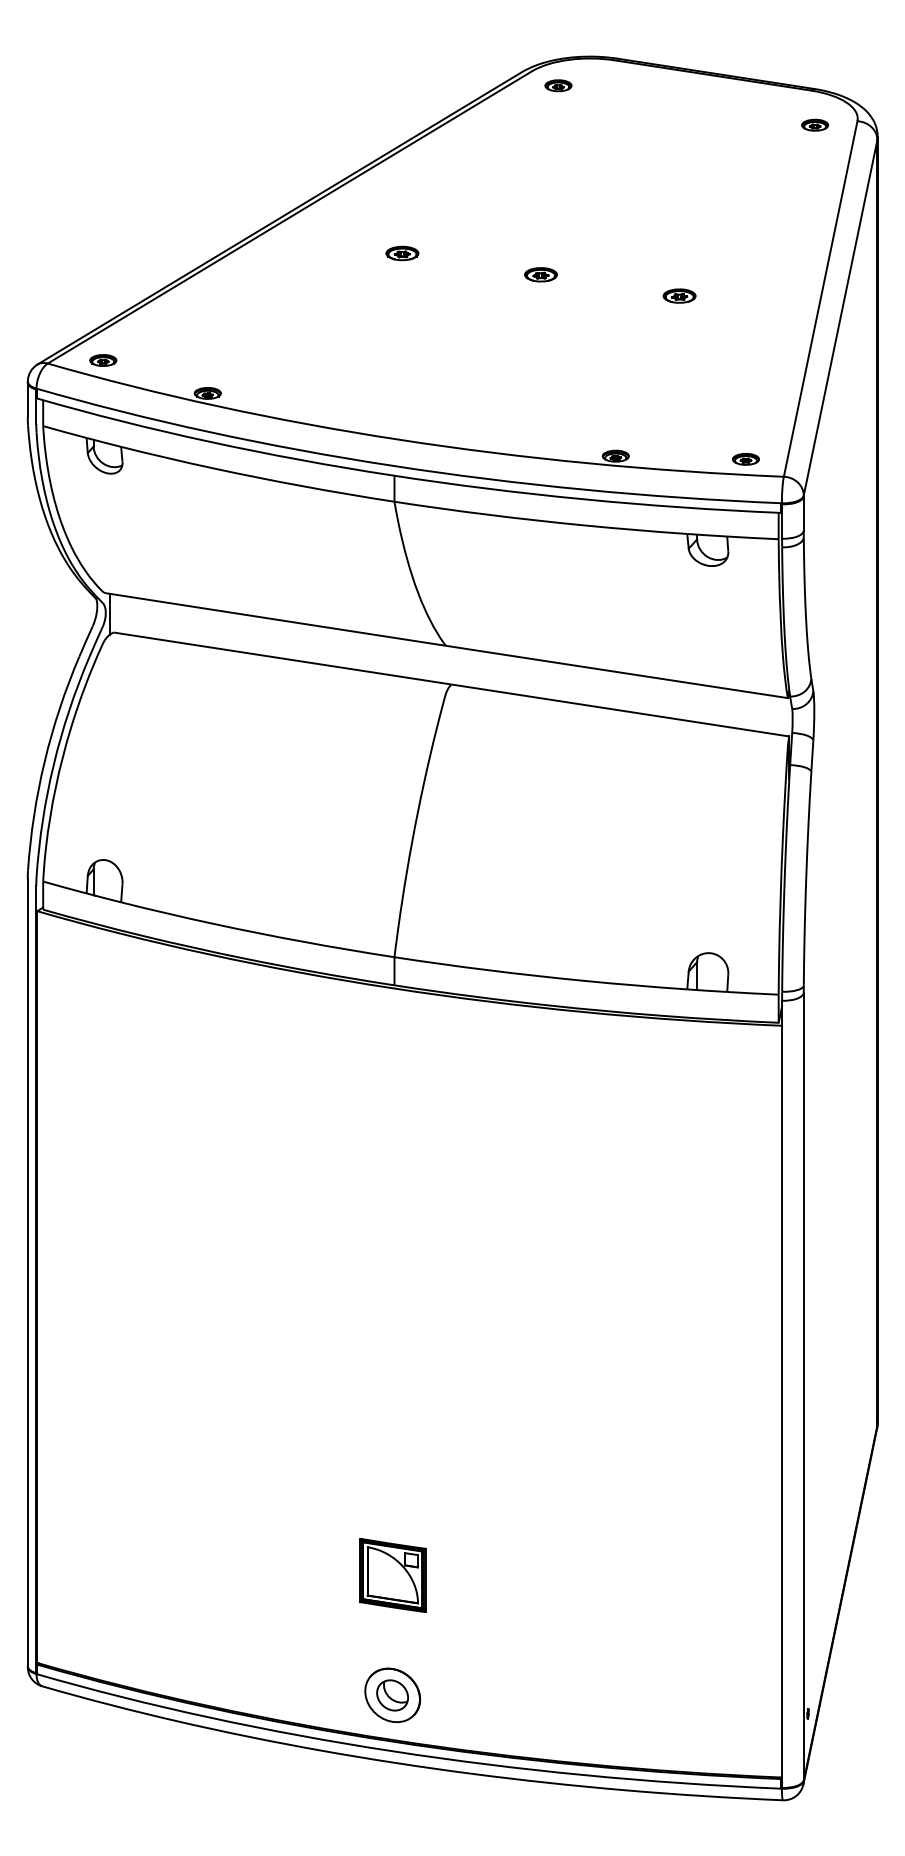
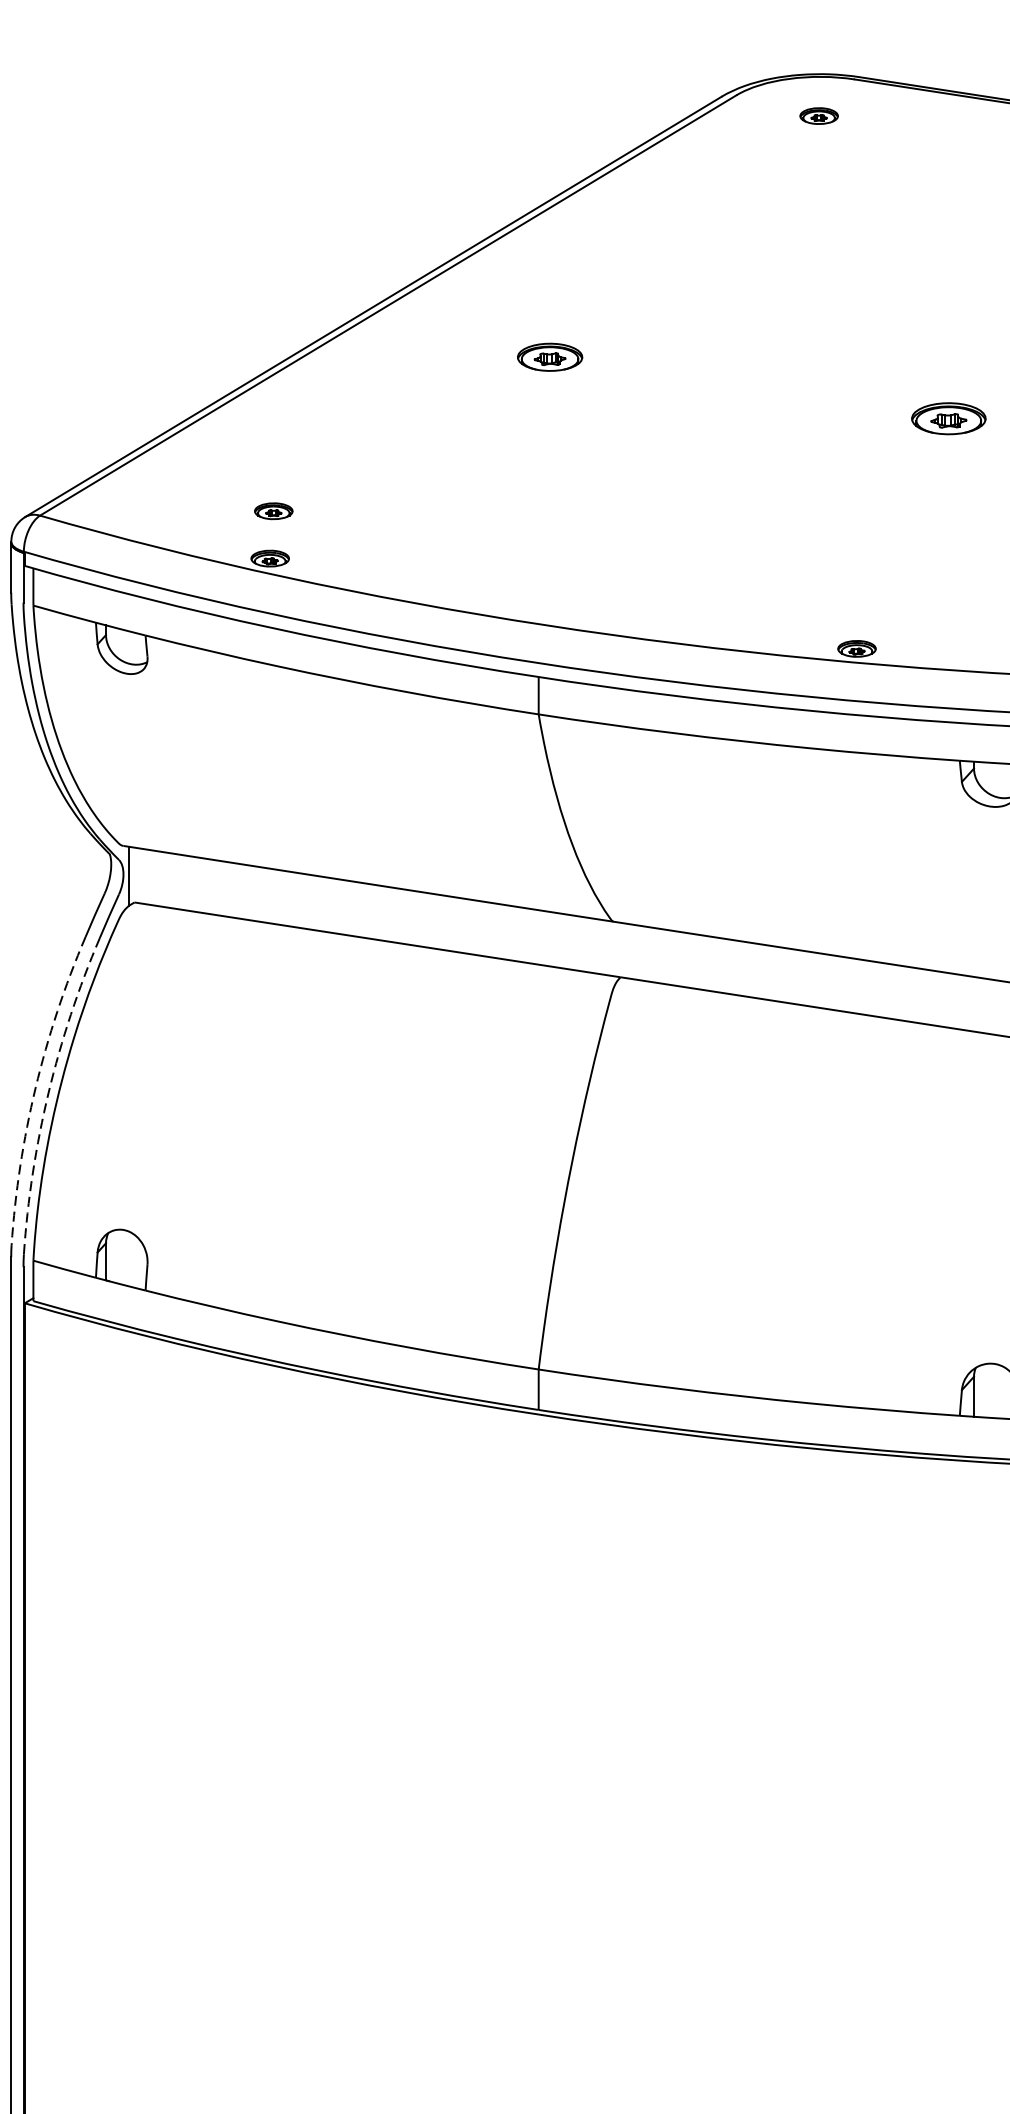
part: (558, 85) -> (819, 115), moved
part: (402, 253) -> (550, 357), size x1.4
part: (540, 274) -> (748, 387), removed
part: (679, 295) -> (948, 417), size x1.6
part: (103, 360) -> (274, 511), moved
arc: (44, 761) -> (35, 1088), solid -> dashed
arc: (53, 764) -> (48, 1092), solid -> dashed

